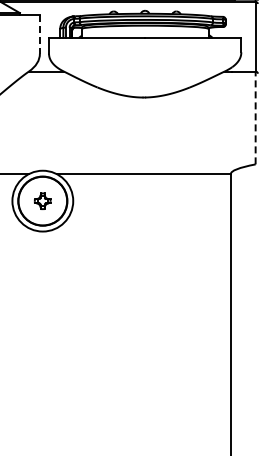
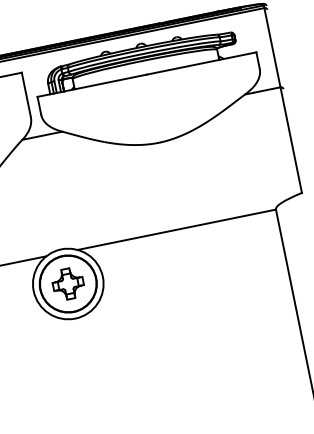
line: (39, 34) -> (25, 95), dashed -> solid
line: (255, 117) -> (290, 139), dashed -> solid
part: (42, 201) -> (67, 284), size x1.67

